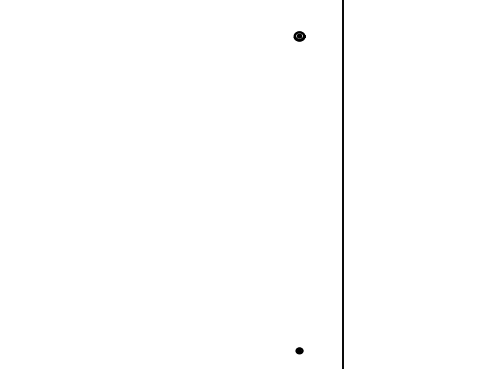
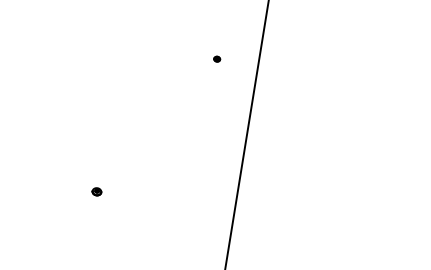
part: (299, 36) -> (217, 59), size x0.62
part: (197, 193) -> (96, 191), added

